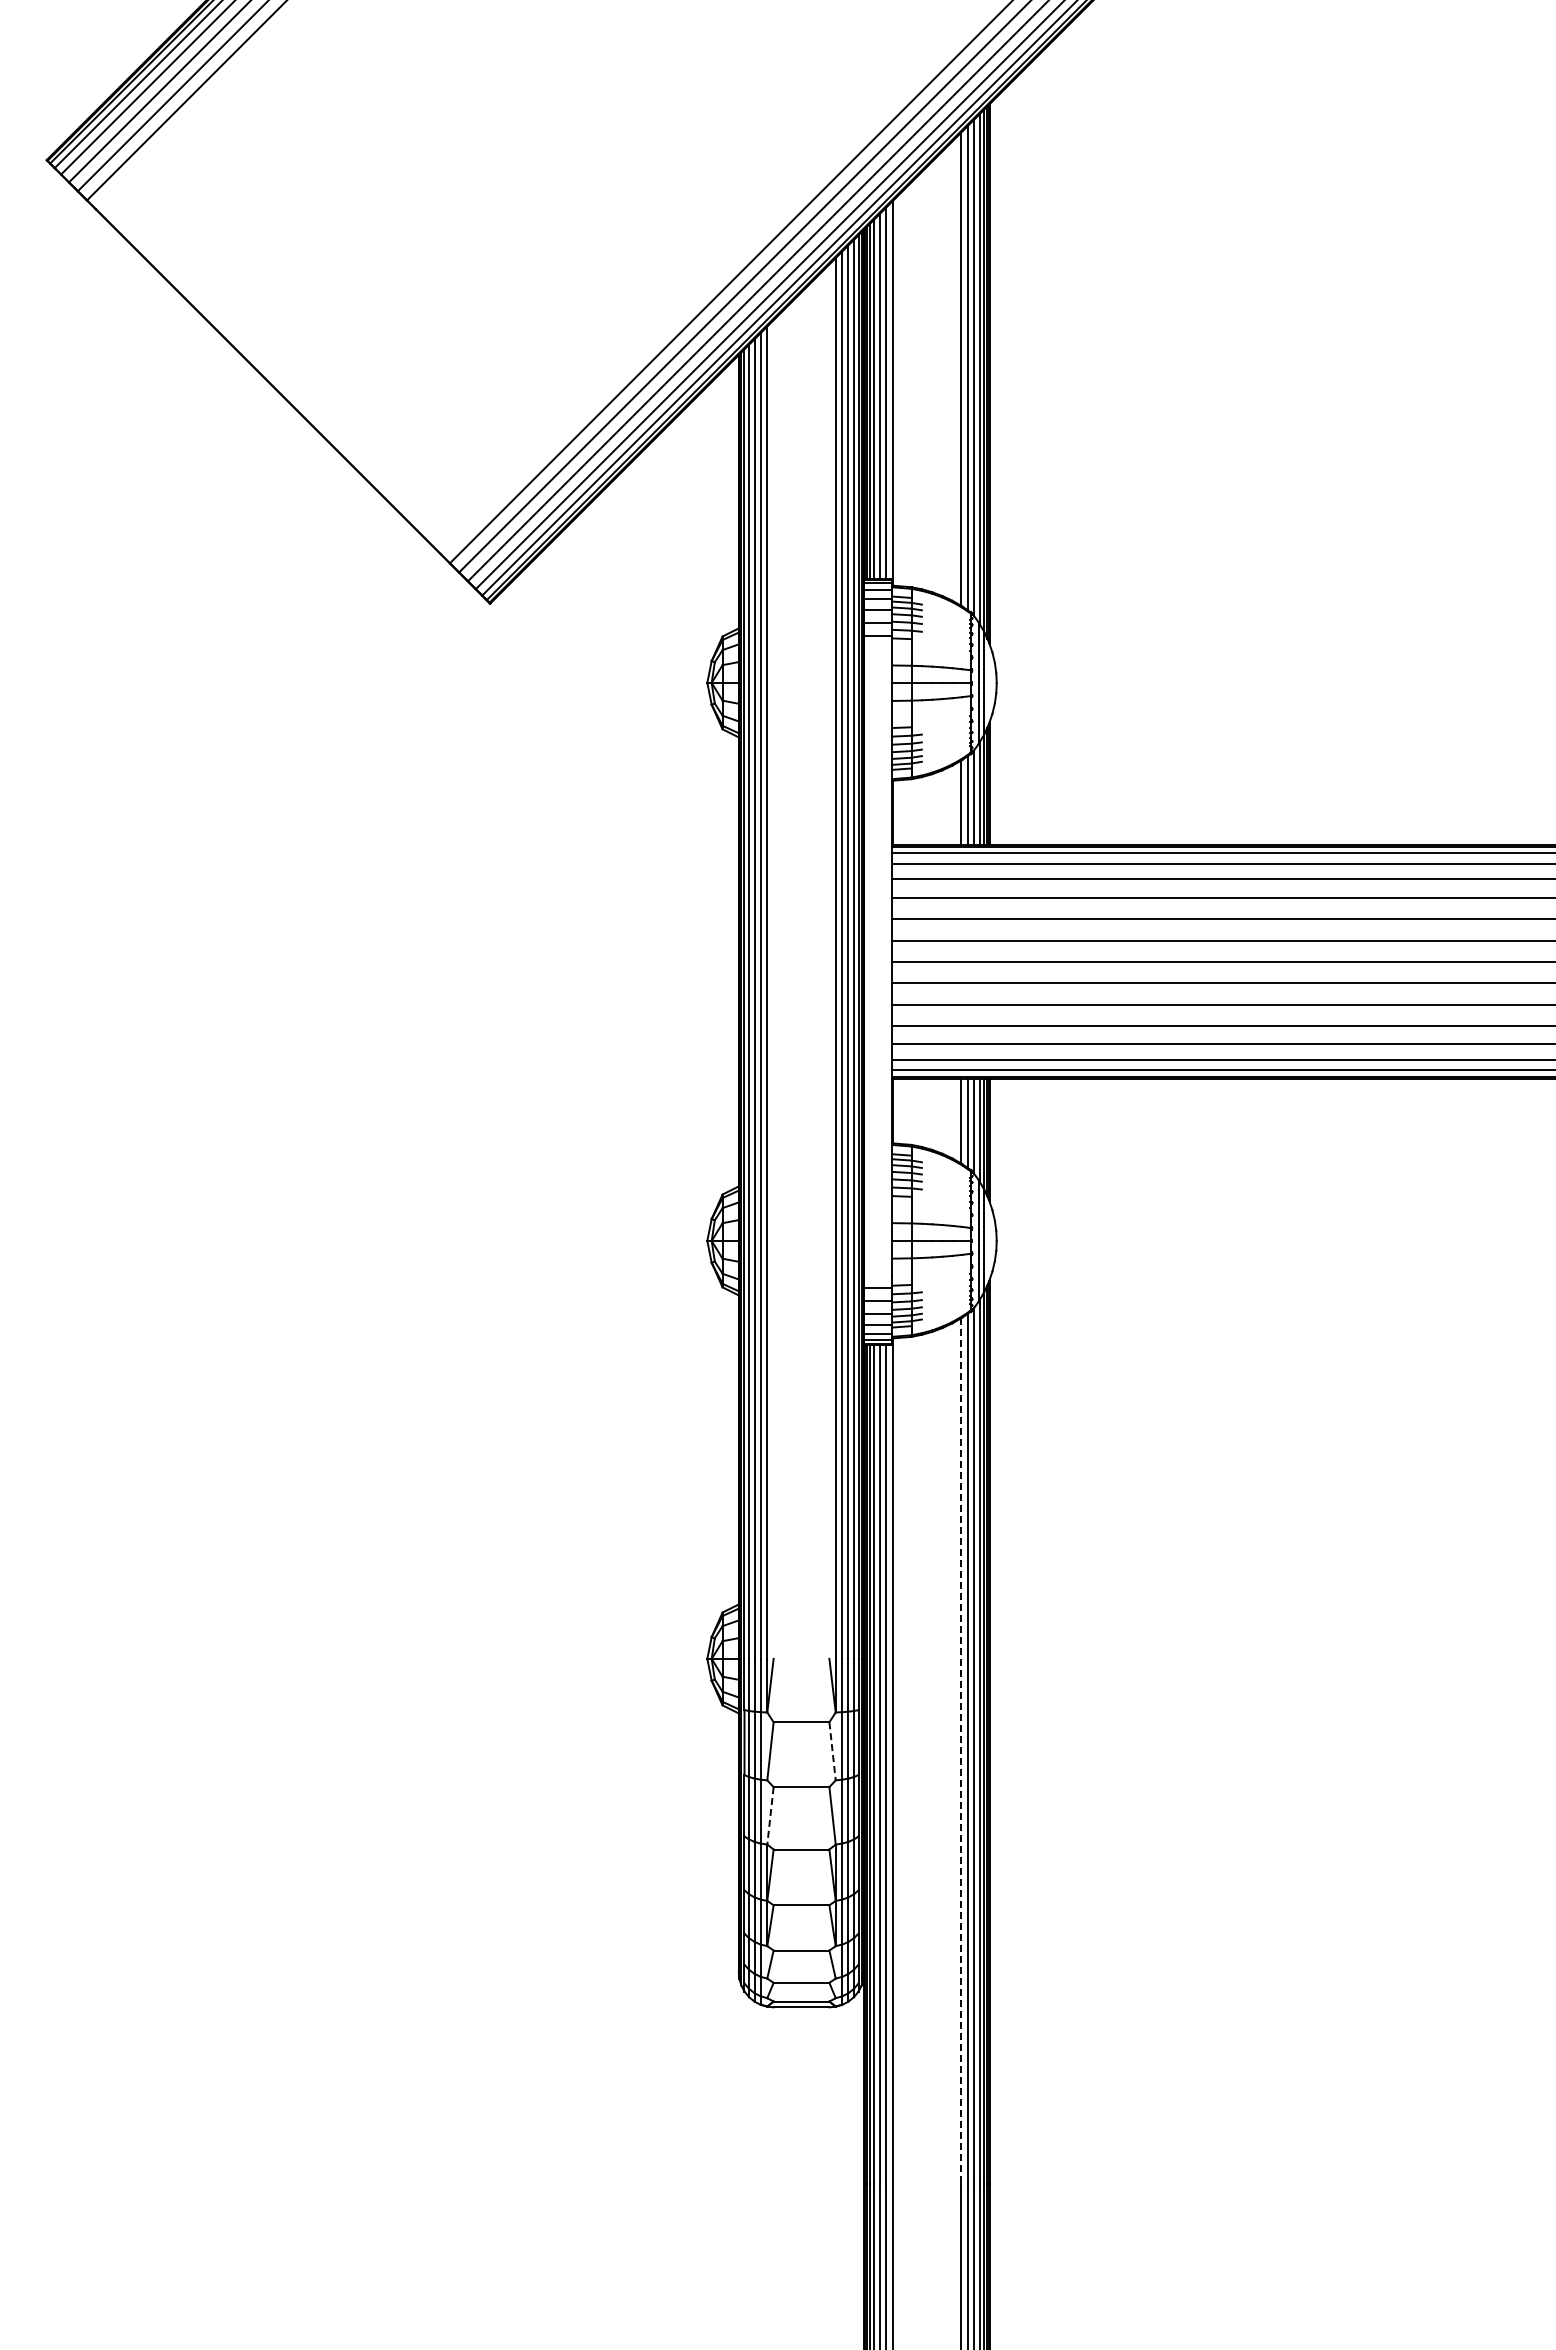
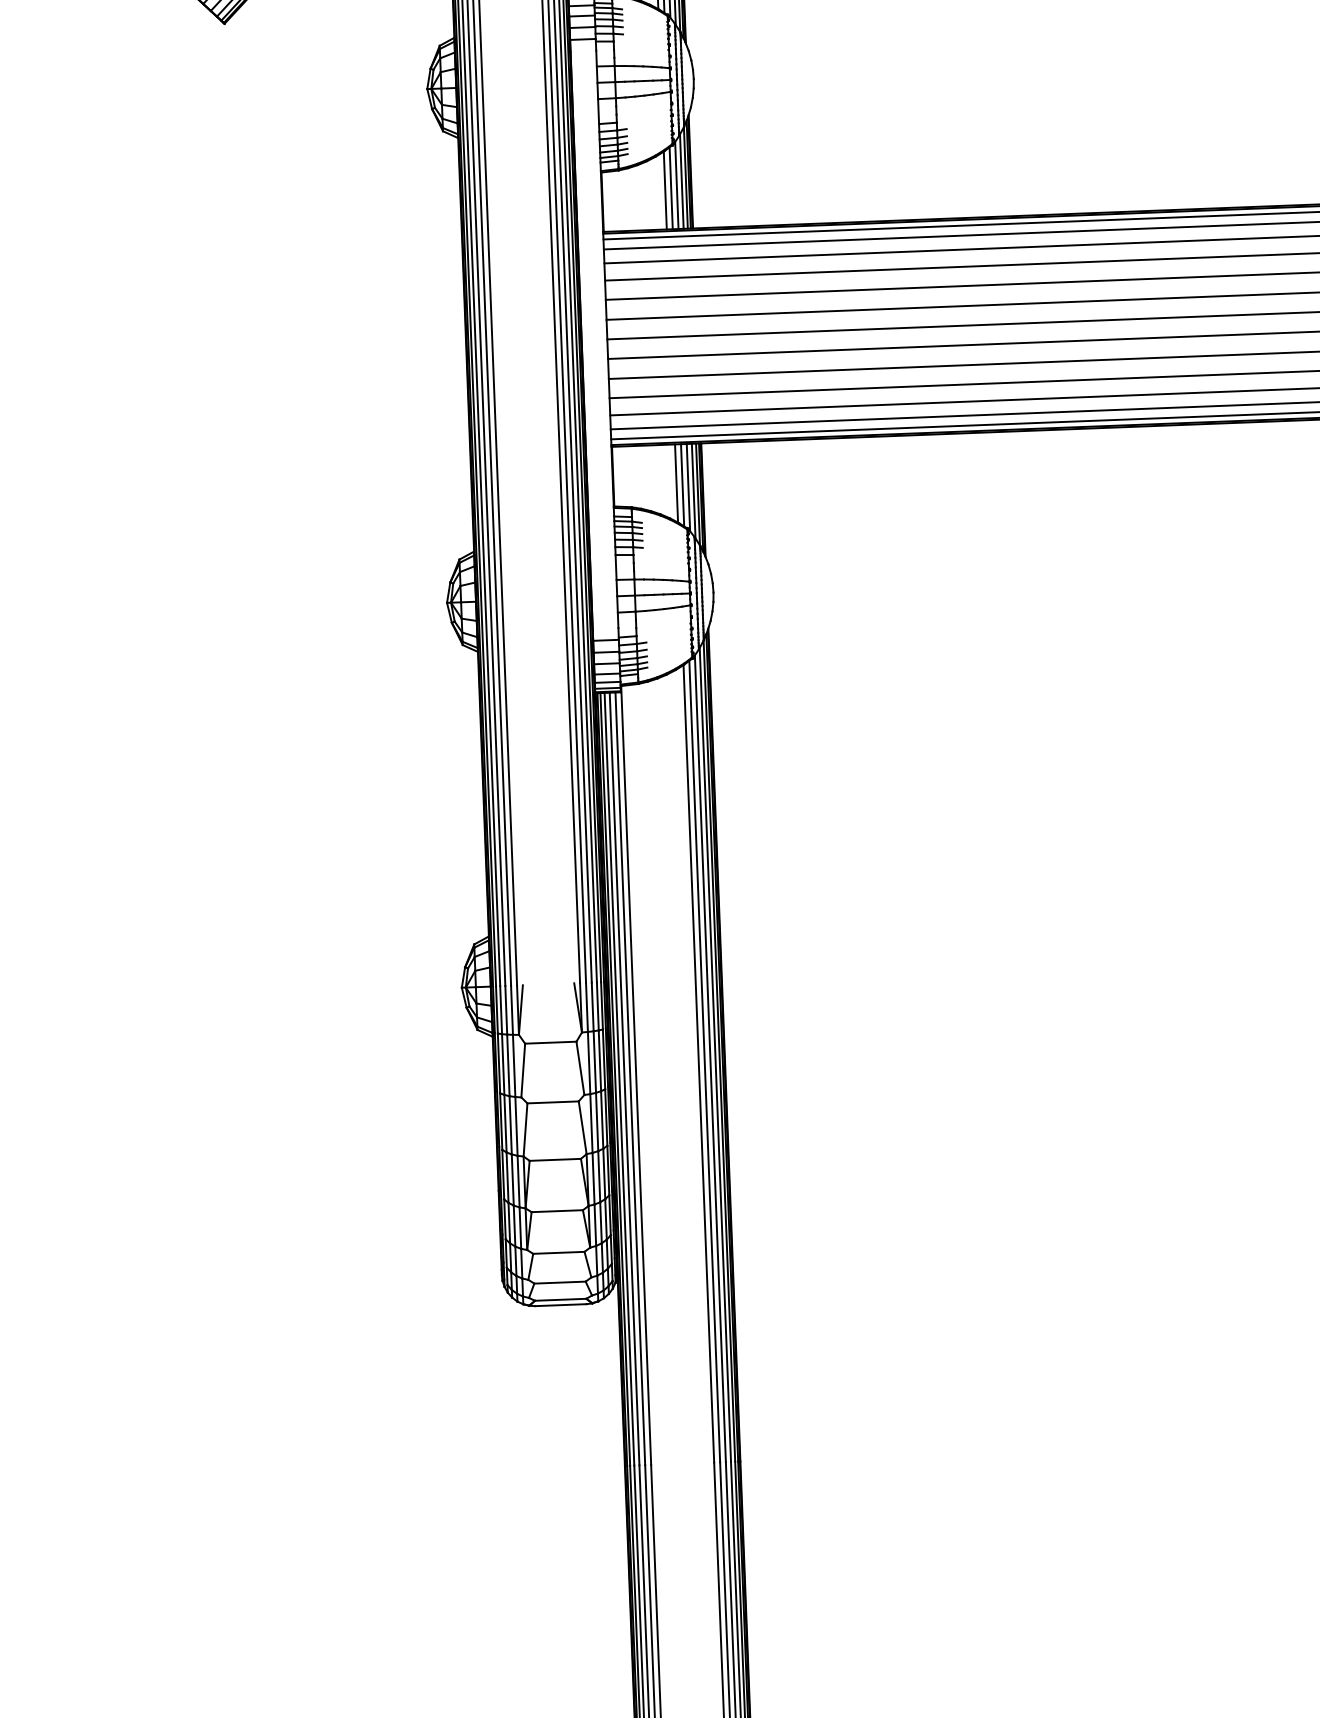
line: (832, 1751) -> (580, 1068), dashed -> solid
line: (961, 1751) -> (699, 1063), dashed -> solid
line: (770, 1815) -> (525, 1129), dashed -> solid

